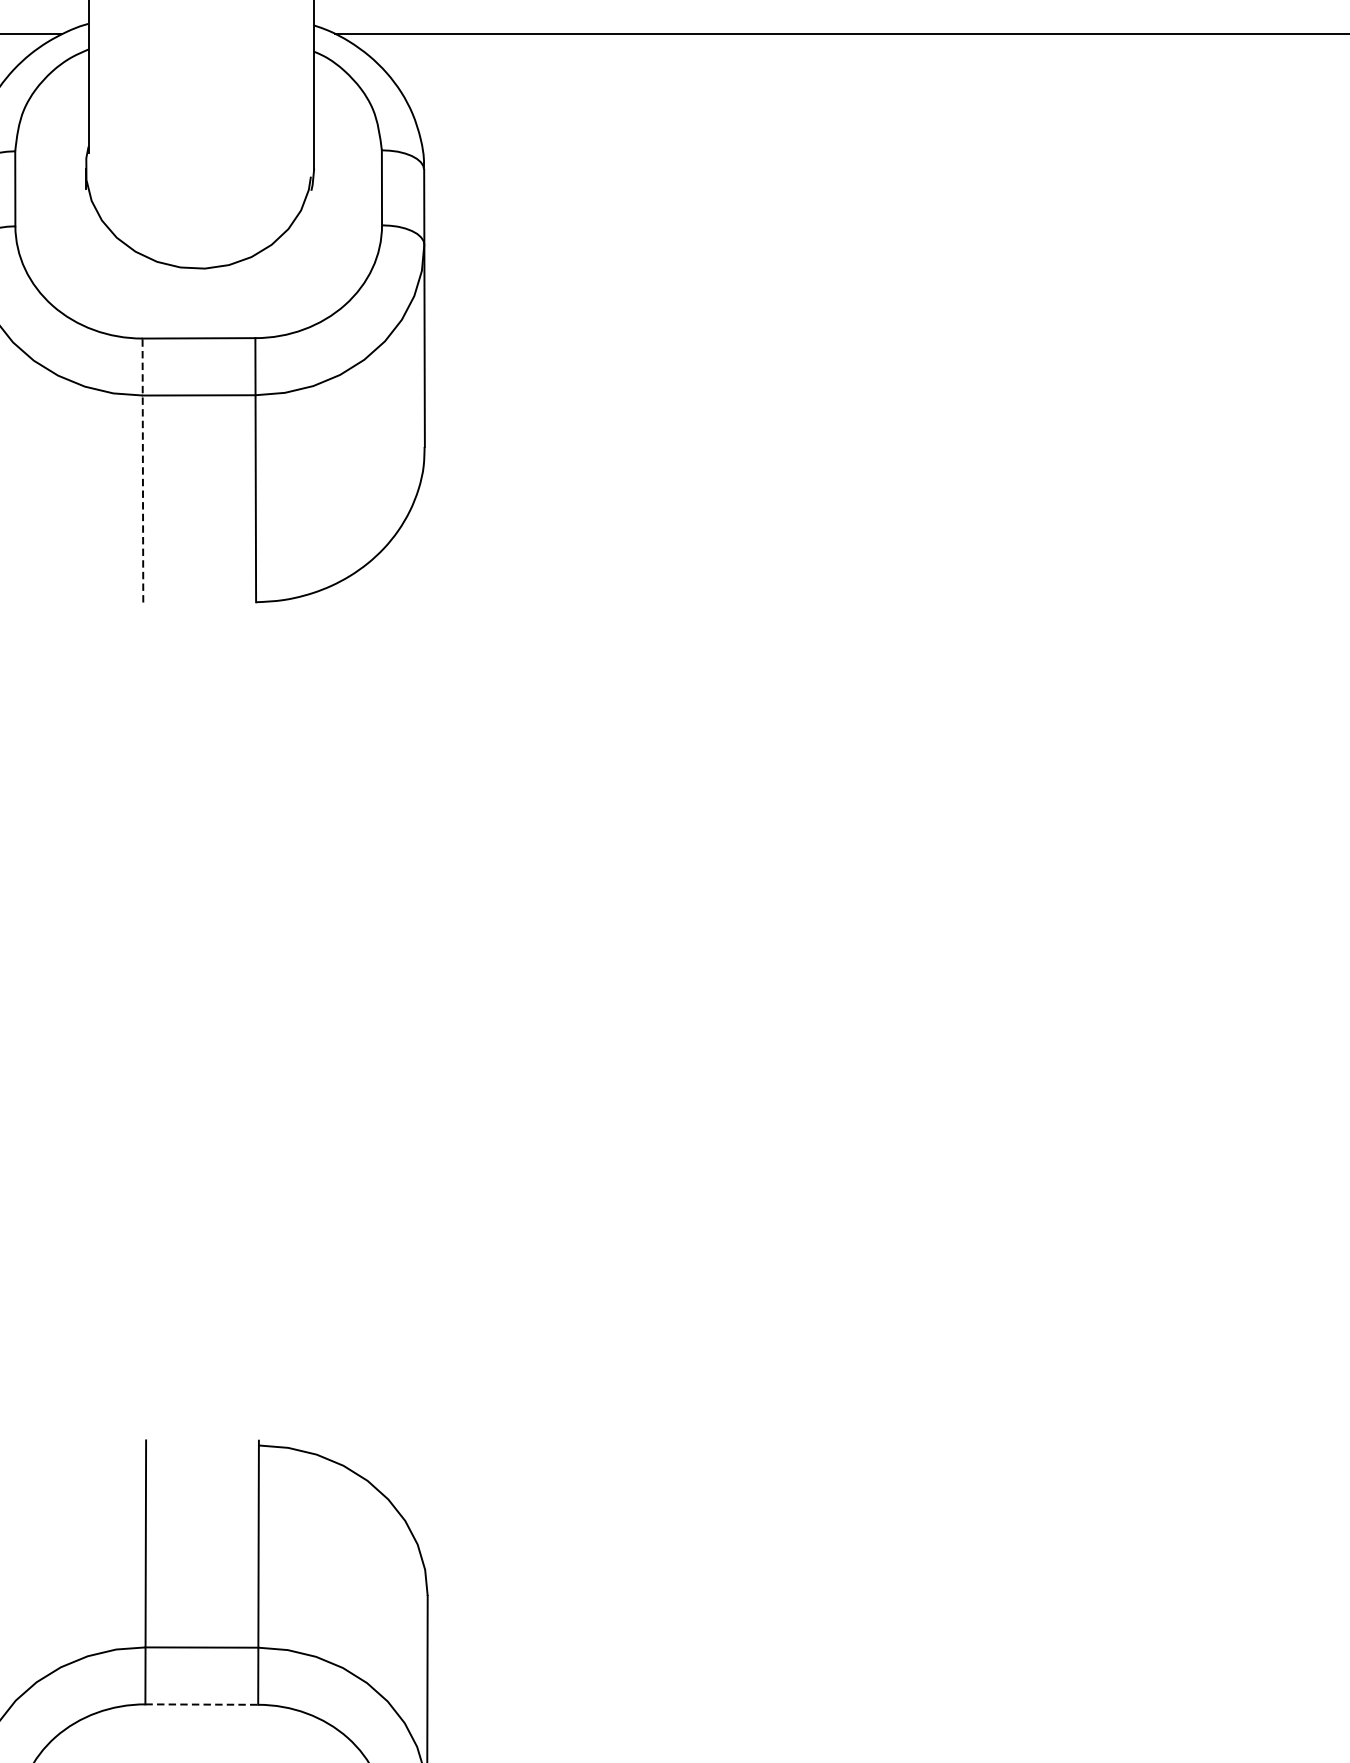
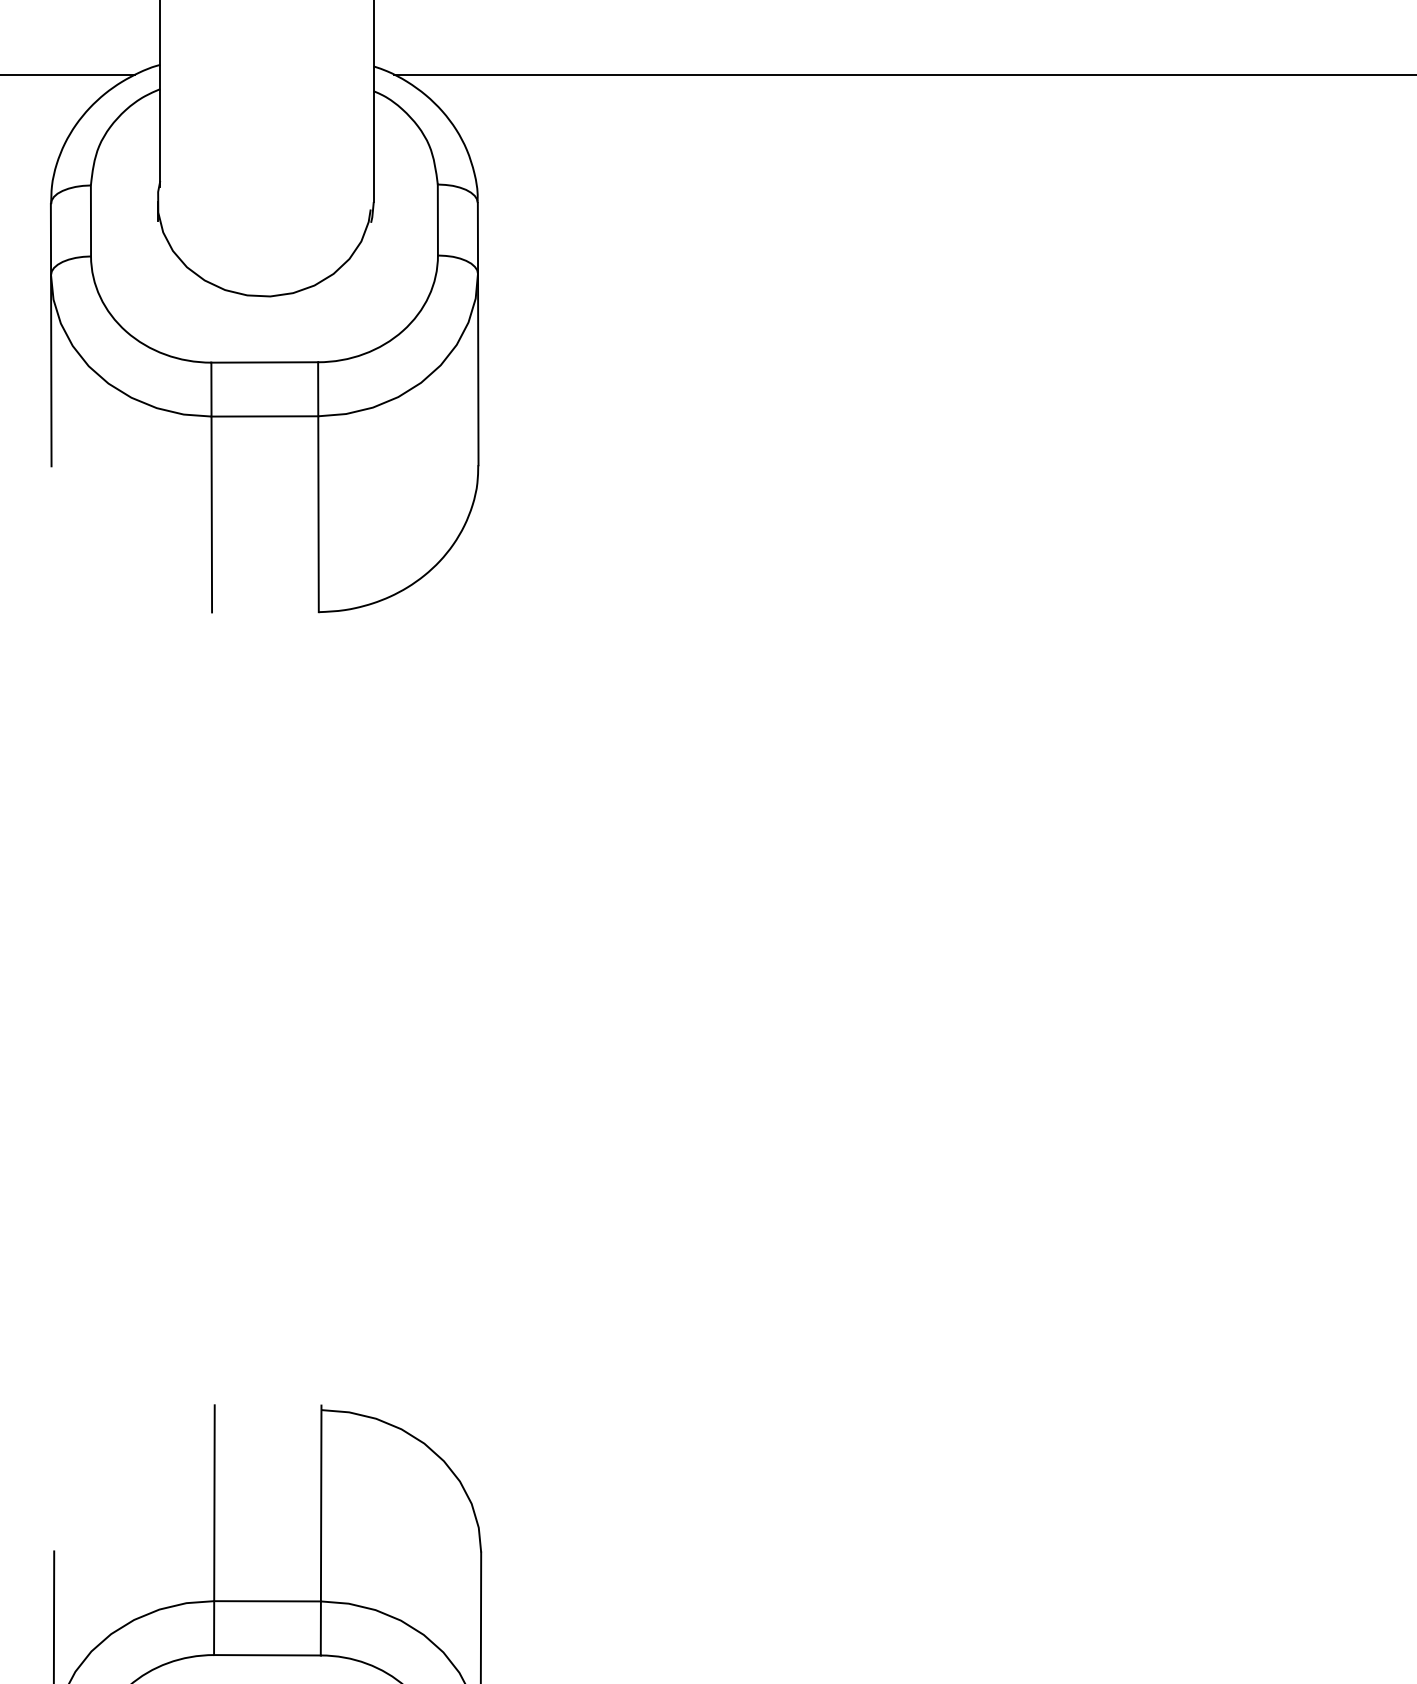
line: (142, 470) -> (211, 487), dashed -> solid
line: (201, 1704) -> (267, 1655), dashed -> solid

